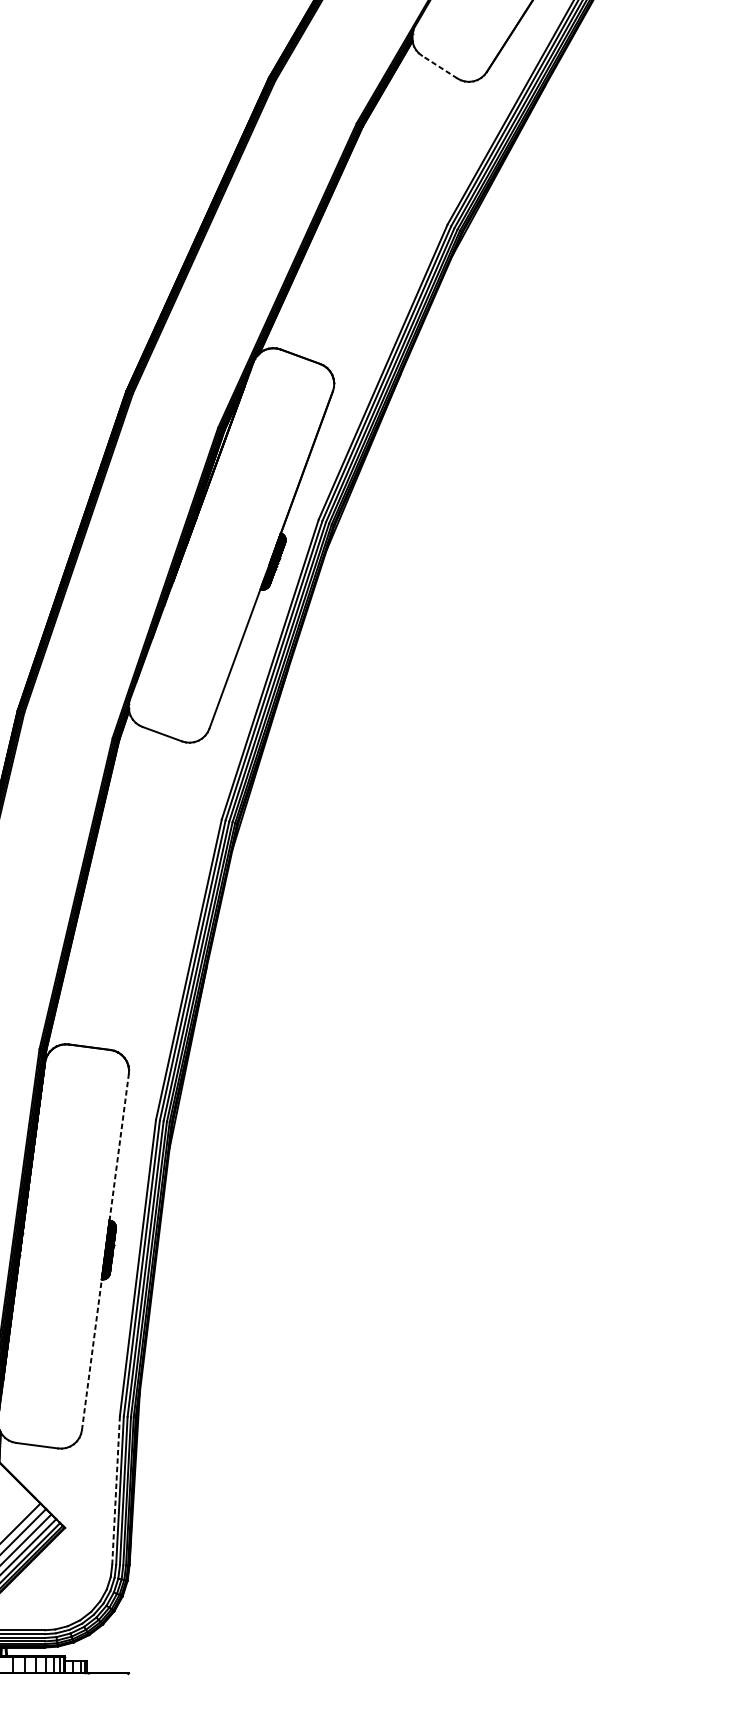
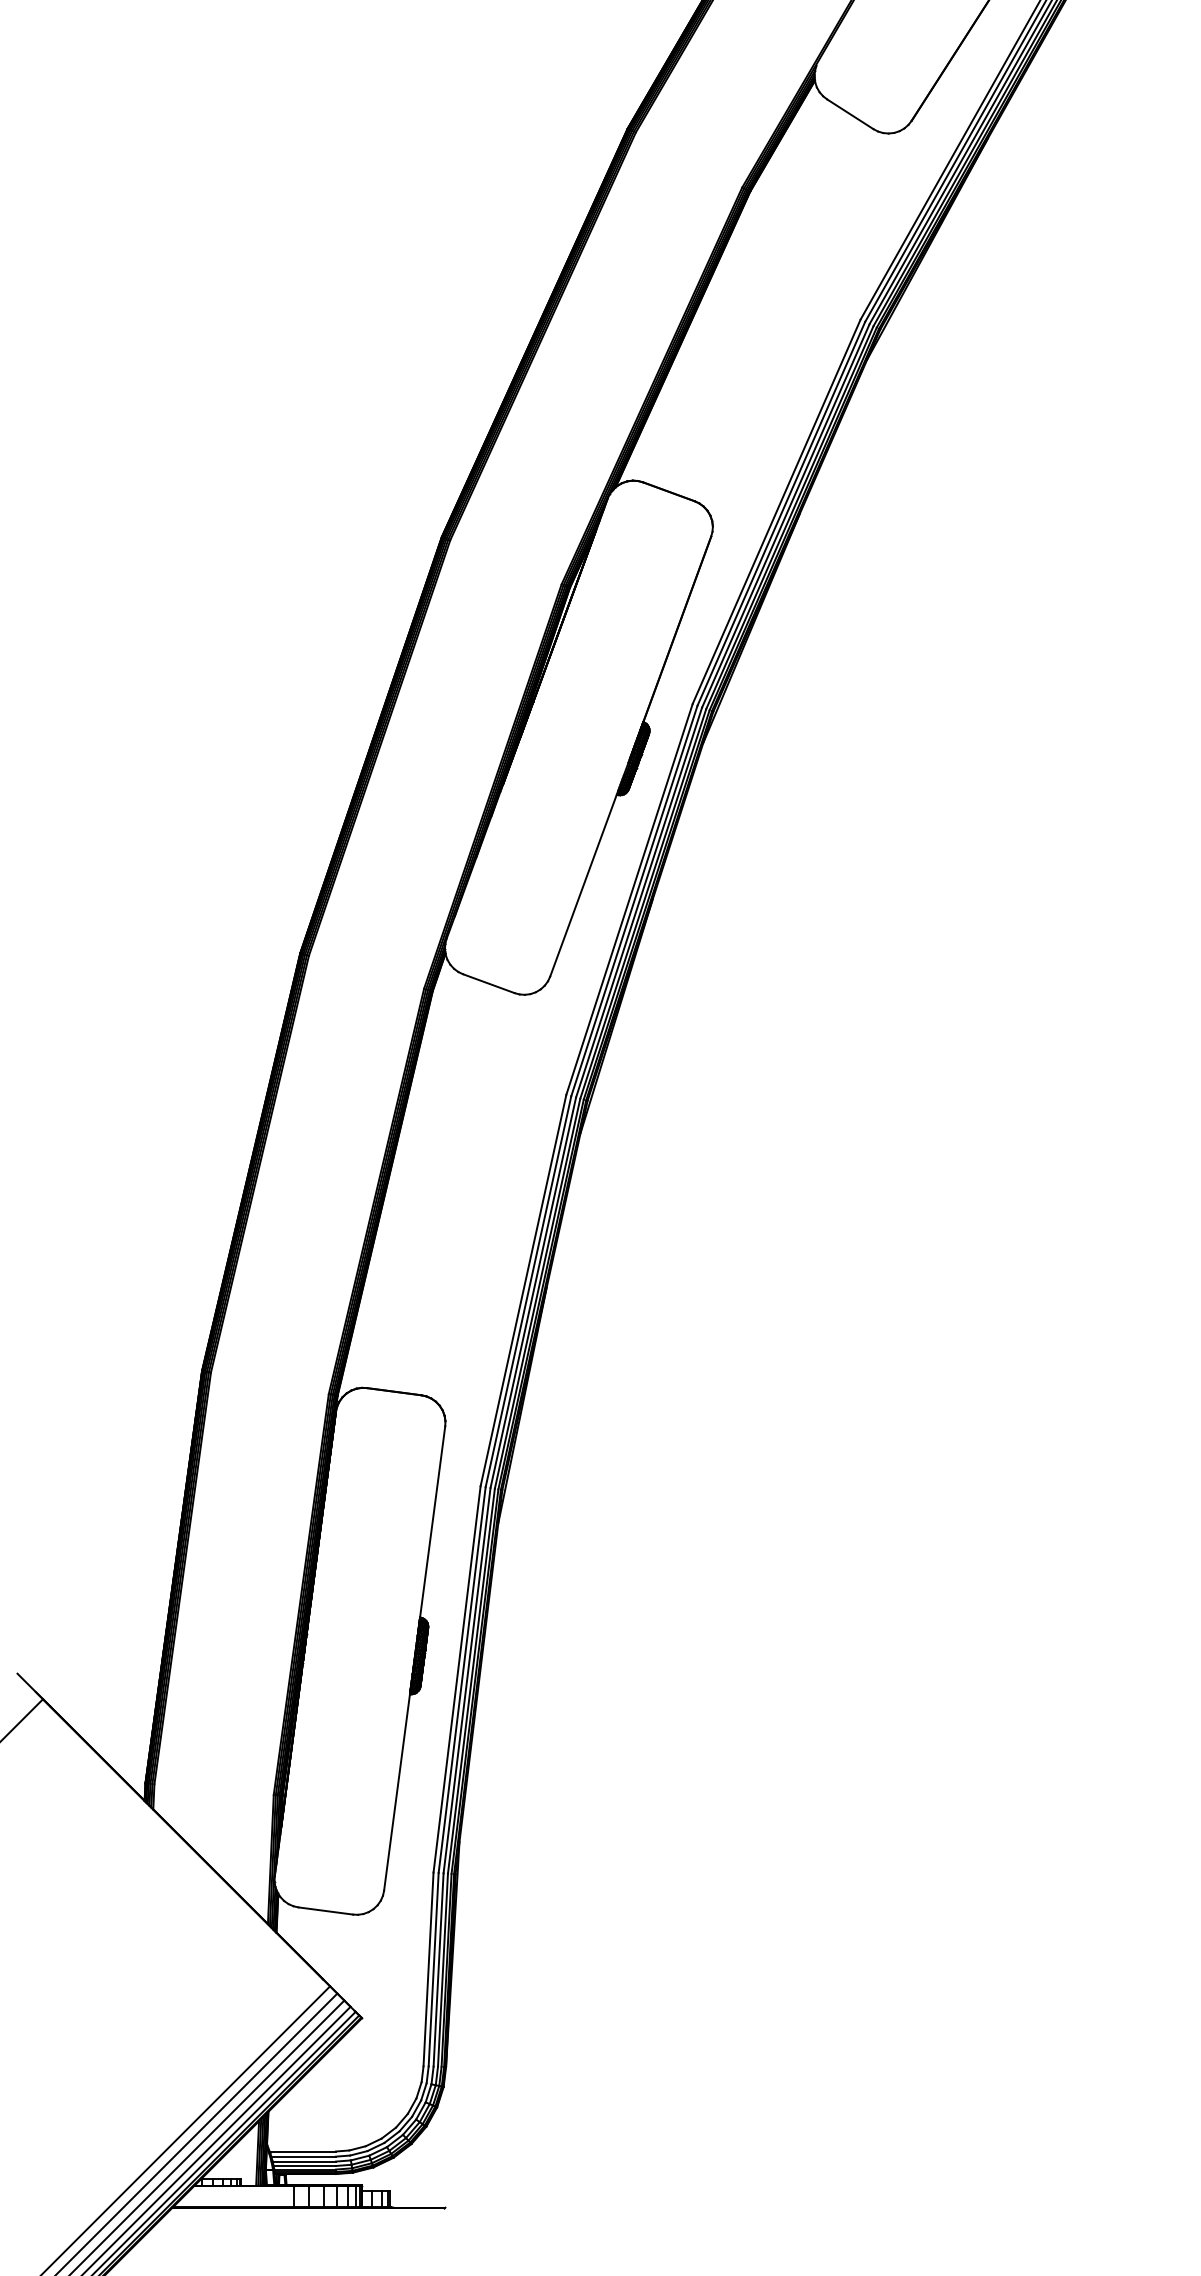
line: (439, 67) -> (850, 114), dashed -> solid
line: (105, 1251) -> (414, 1658), dashed -> solid
line: (116, 1490) -> (428, 1969), dashed -> solid

